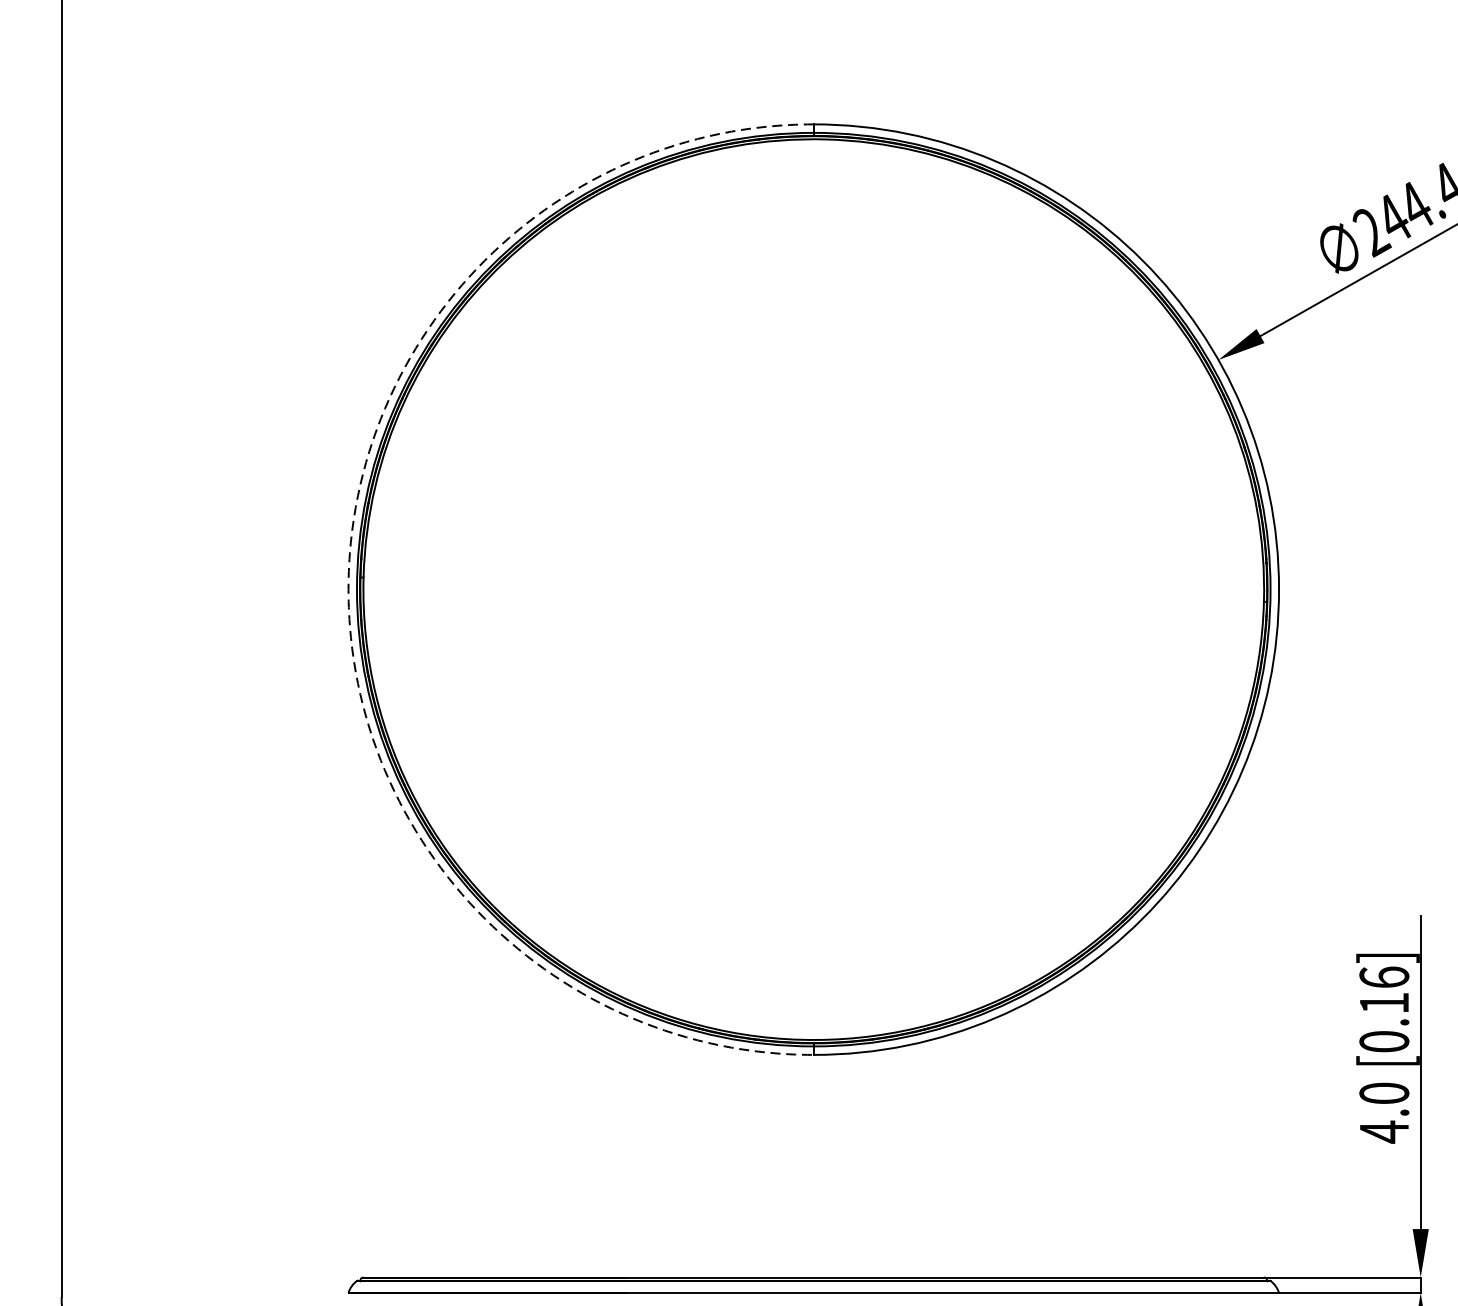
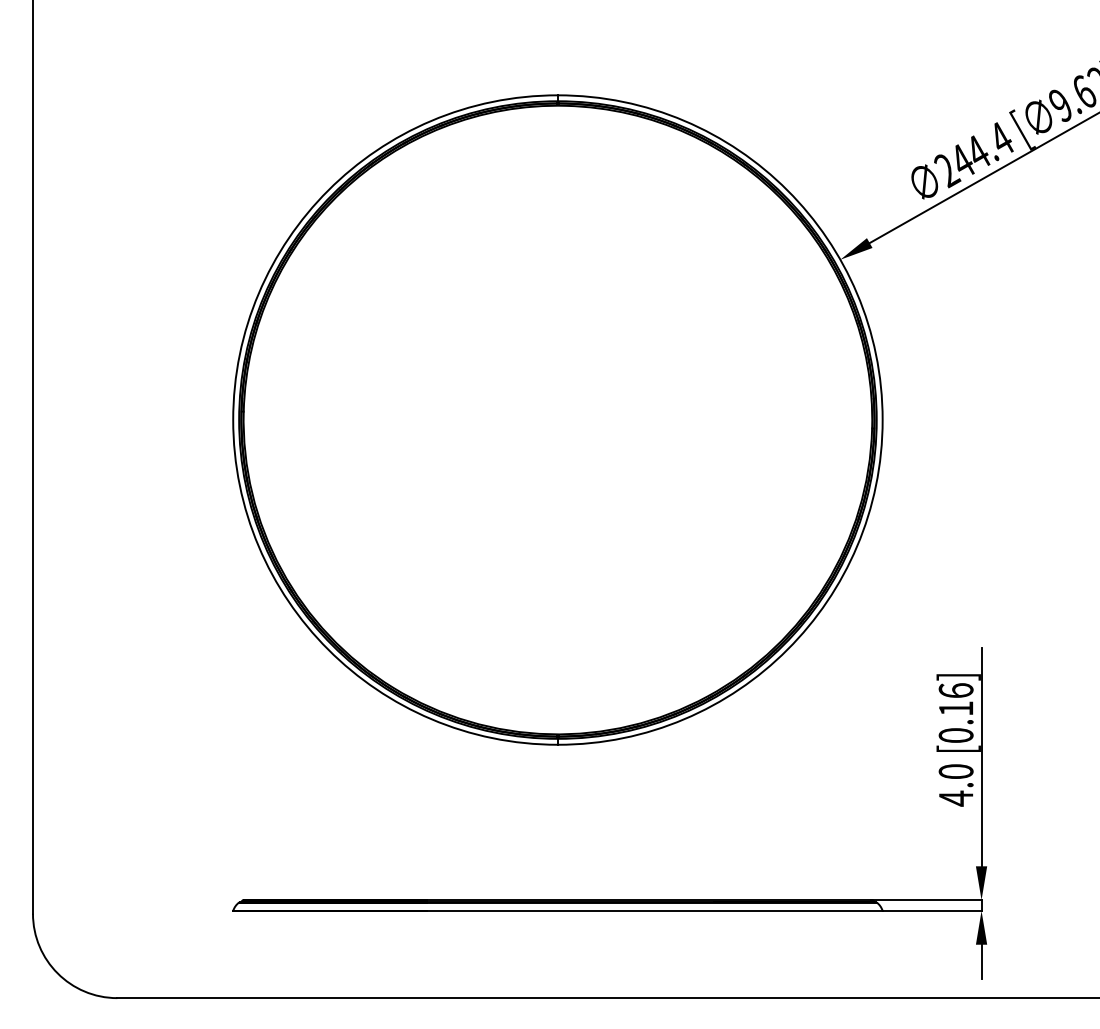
arc: (348, 590) -> (233, 420), dashed -> solid

